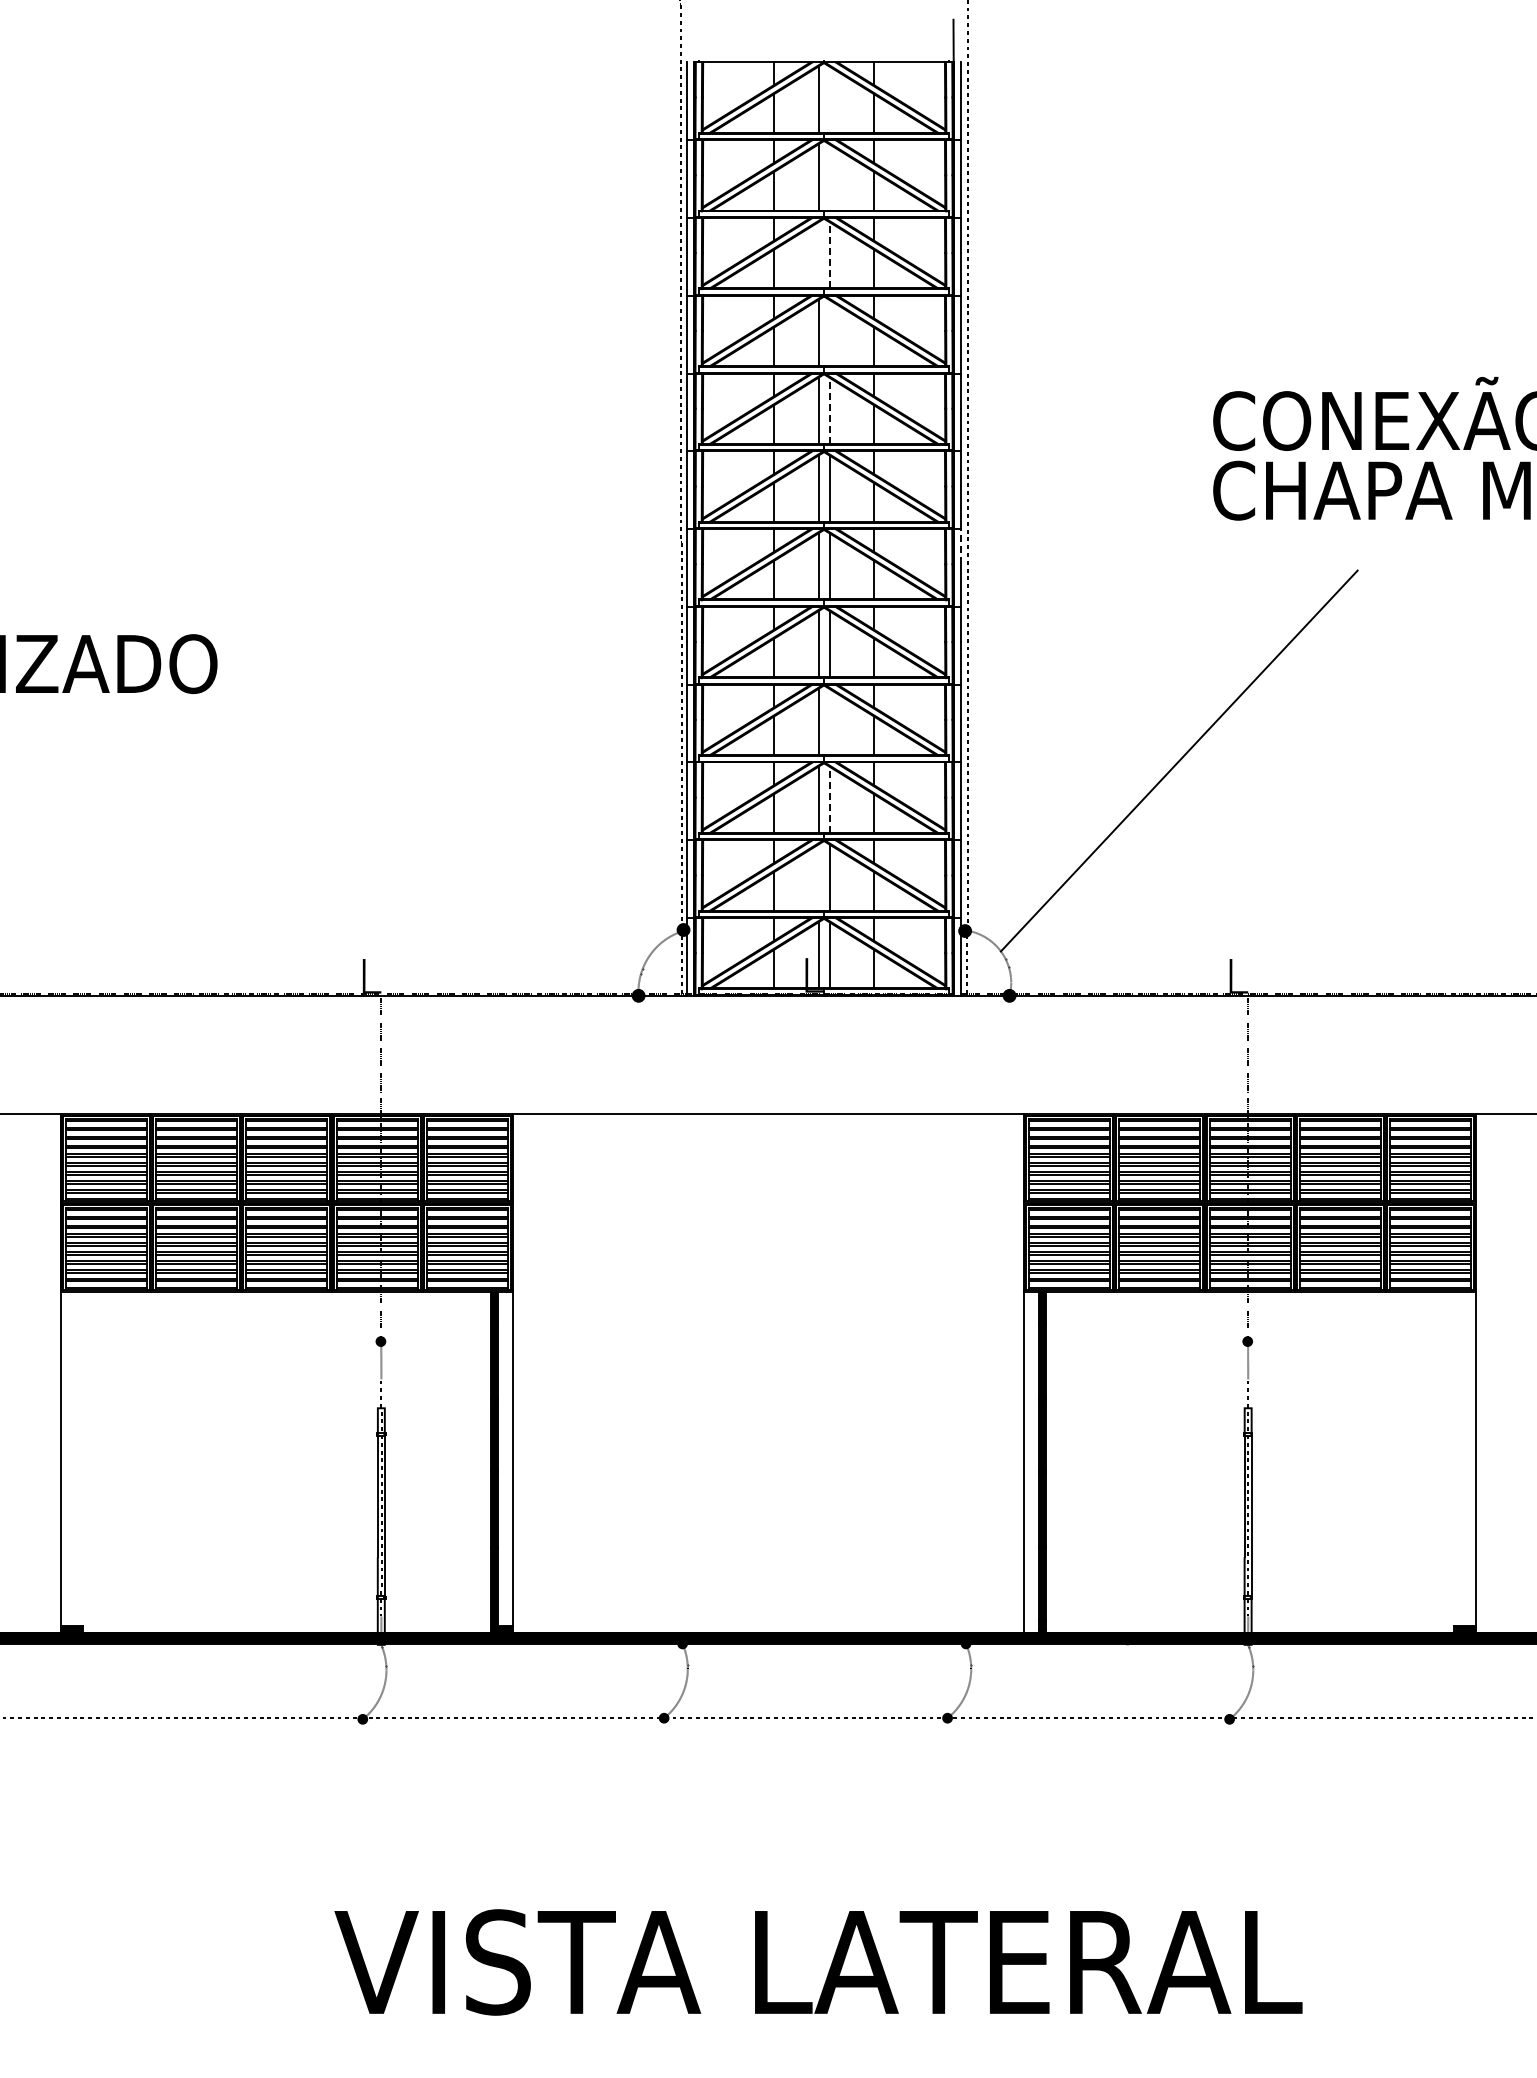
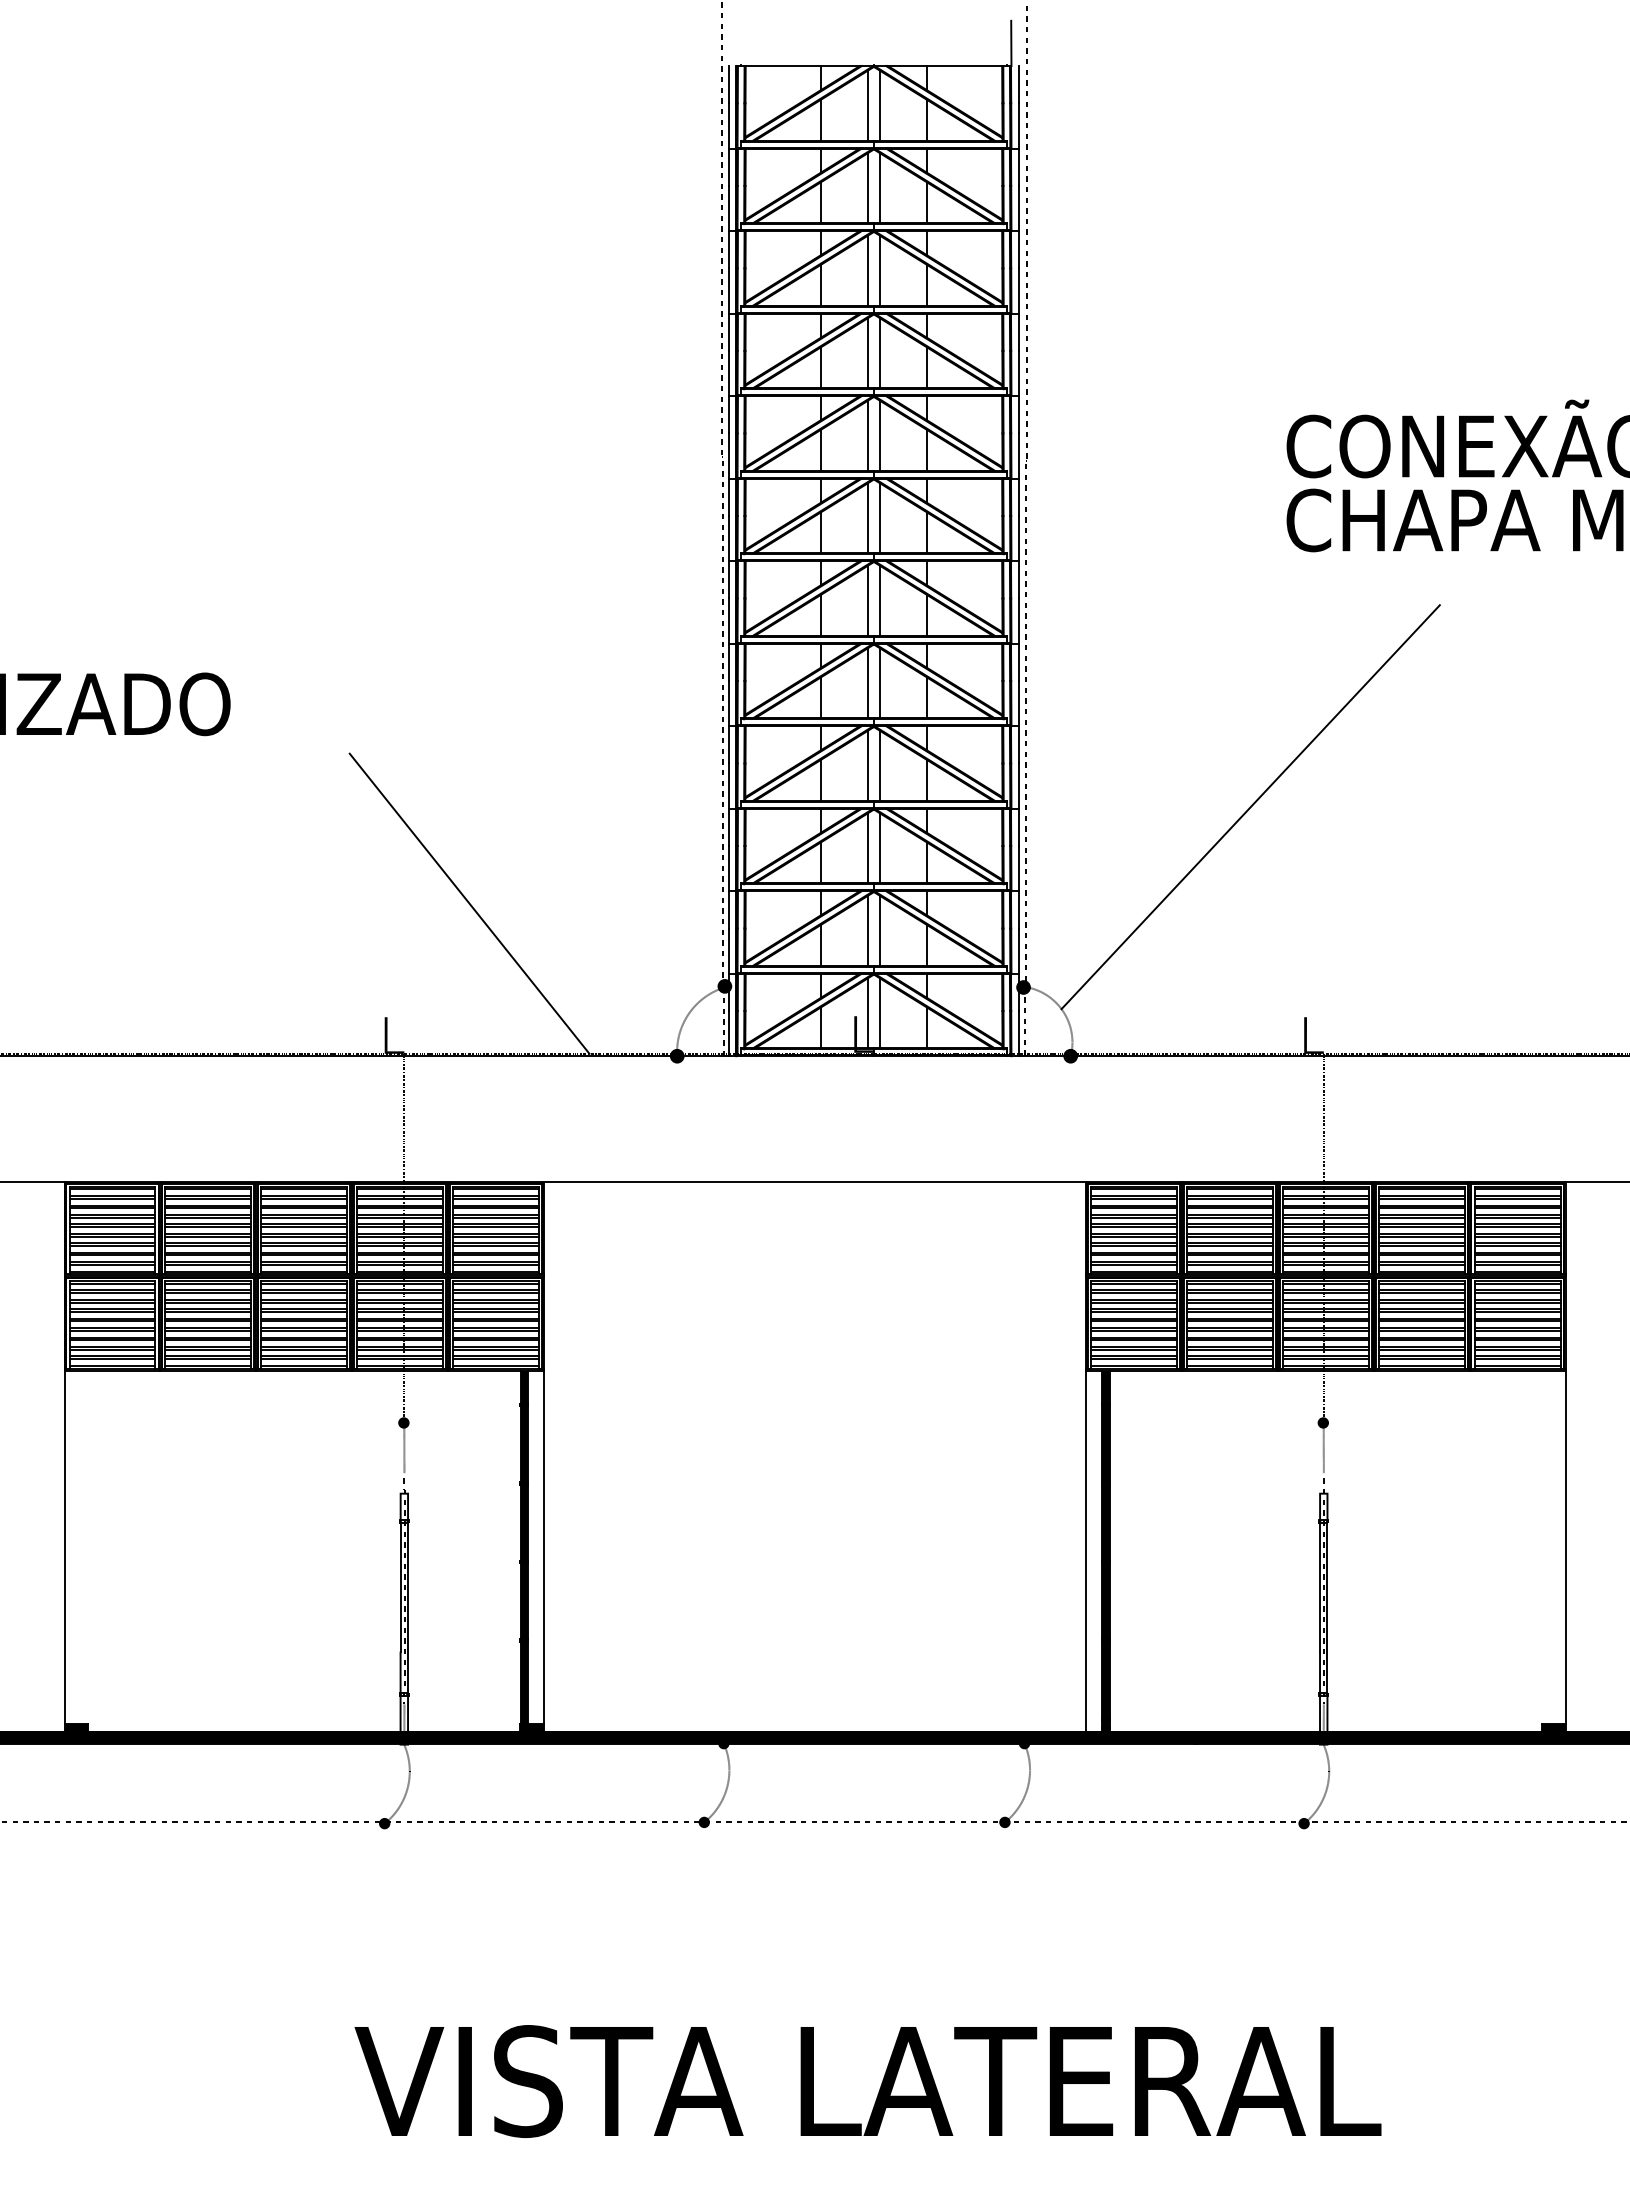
line: (829, 99) -> (879, 105), added
line: (829, 177) -> (879, 188), added
line: (829, 254) -> (879, 269), dashed -> solid
line: (818, 255) -> (868, 270), added
line: (829, 332) -> (879, 352), added
line: (829, 410) -> (879, 435), dashed -> solid
line: (961, 546) -> (1019, 579), dashed -> solid
line: (829, 721) -> (879, 765), added
line: (829, 799) -> (879, 847), dashed -> solid
line: (442, 851) -> (469, 903), added
line: (818, 877) -> (868, 930), added

